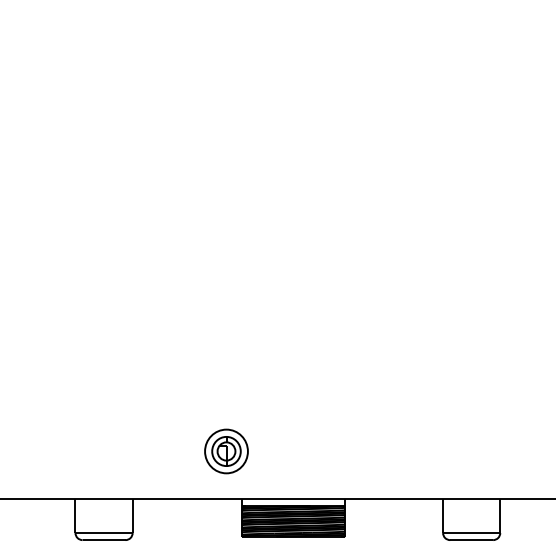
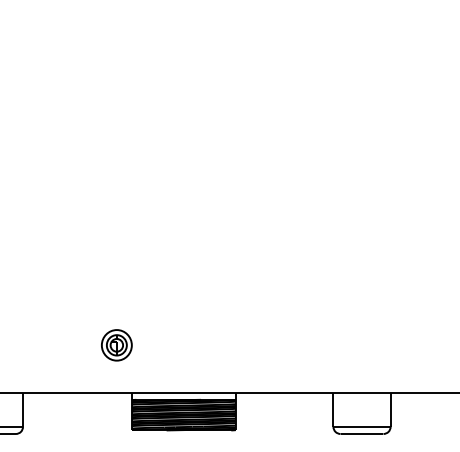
part: (226, 451) -> (116, 345), size x0.7

